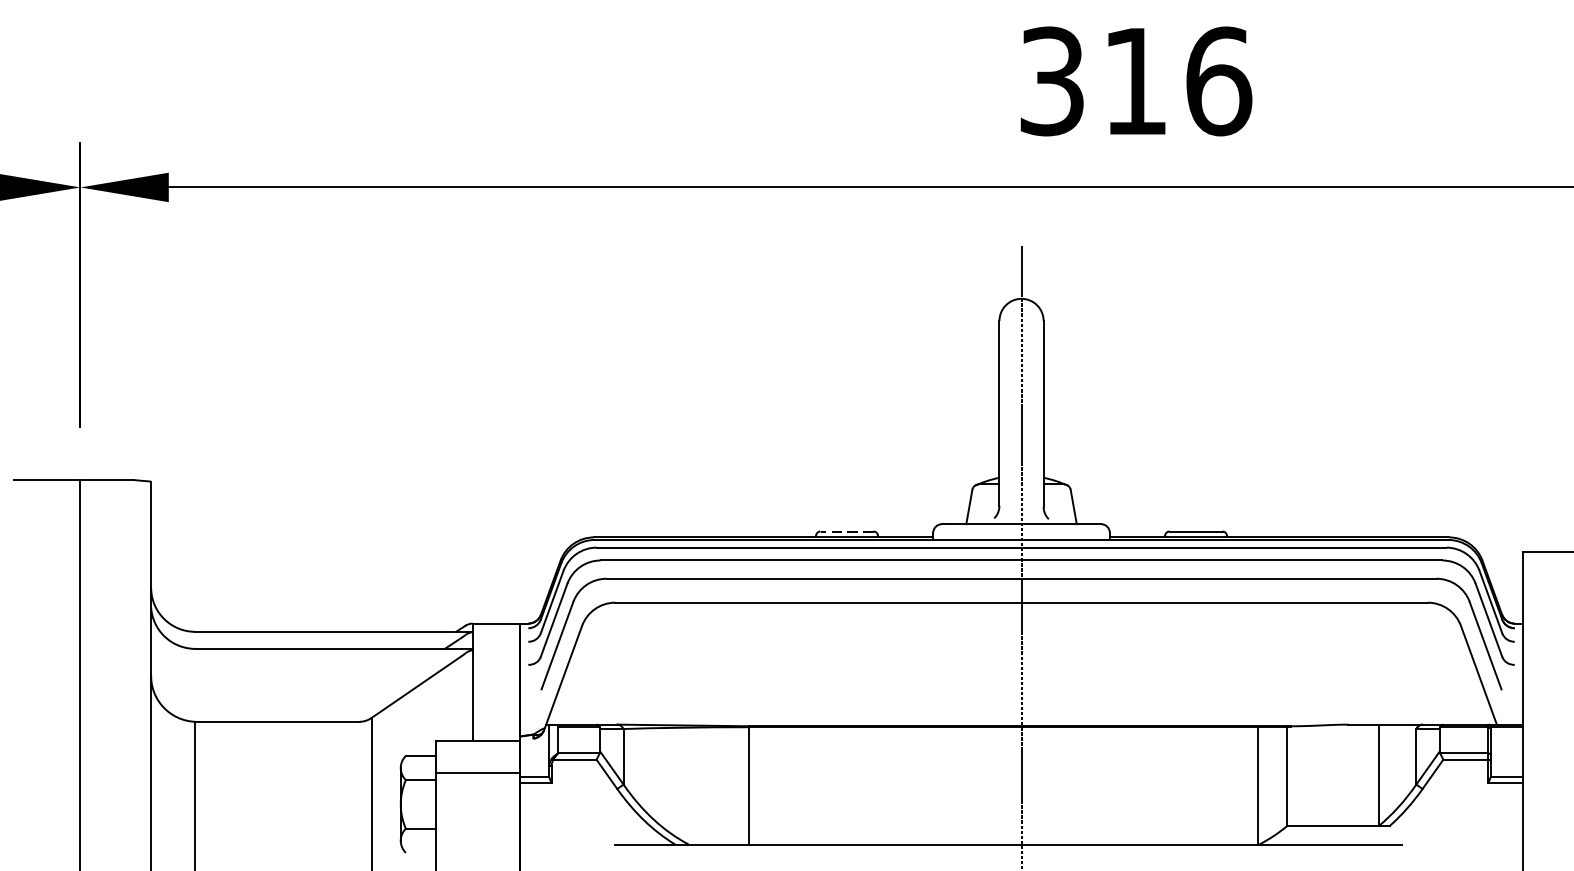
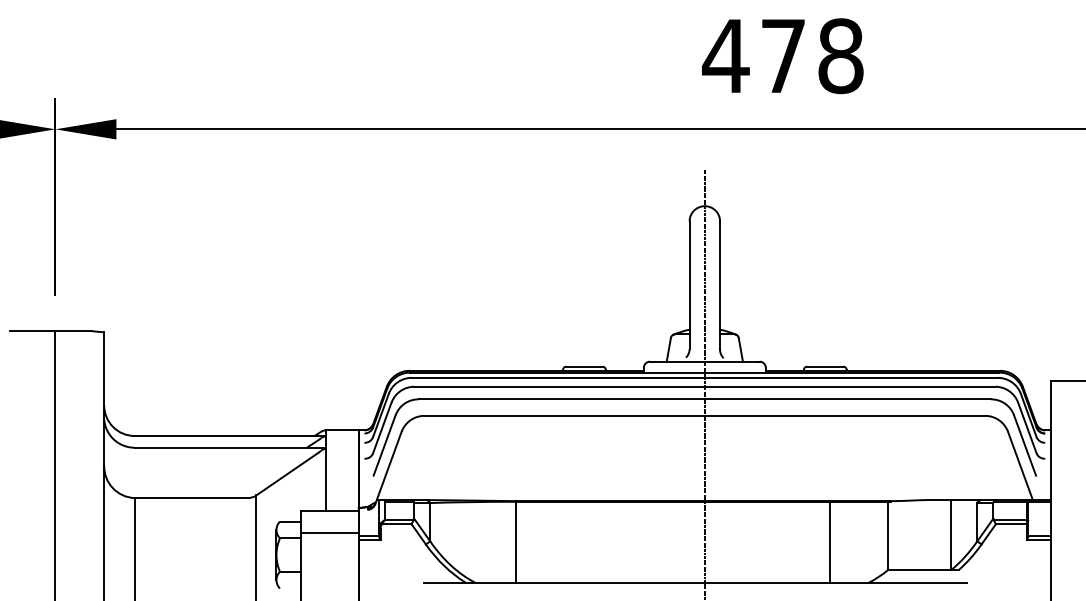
text: (1135, 81) -> (783, 56), 316 -> 478
line: (845, 531) -> (583, 366), dashed -> solid
line: (1258, 784) -> (830, 541), moved

